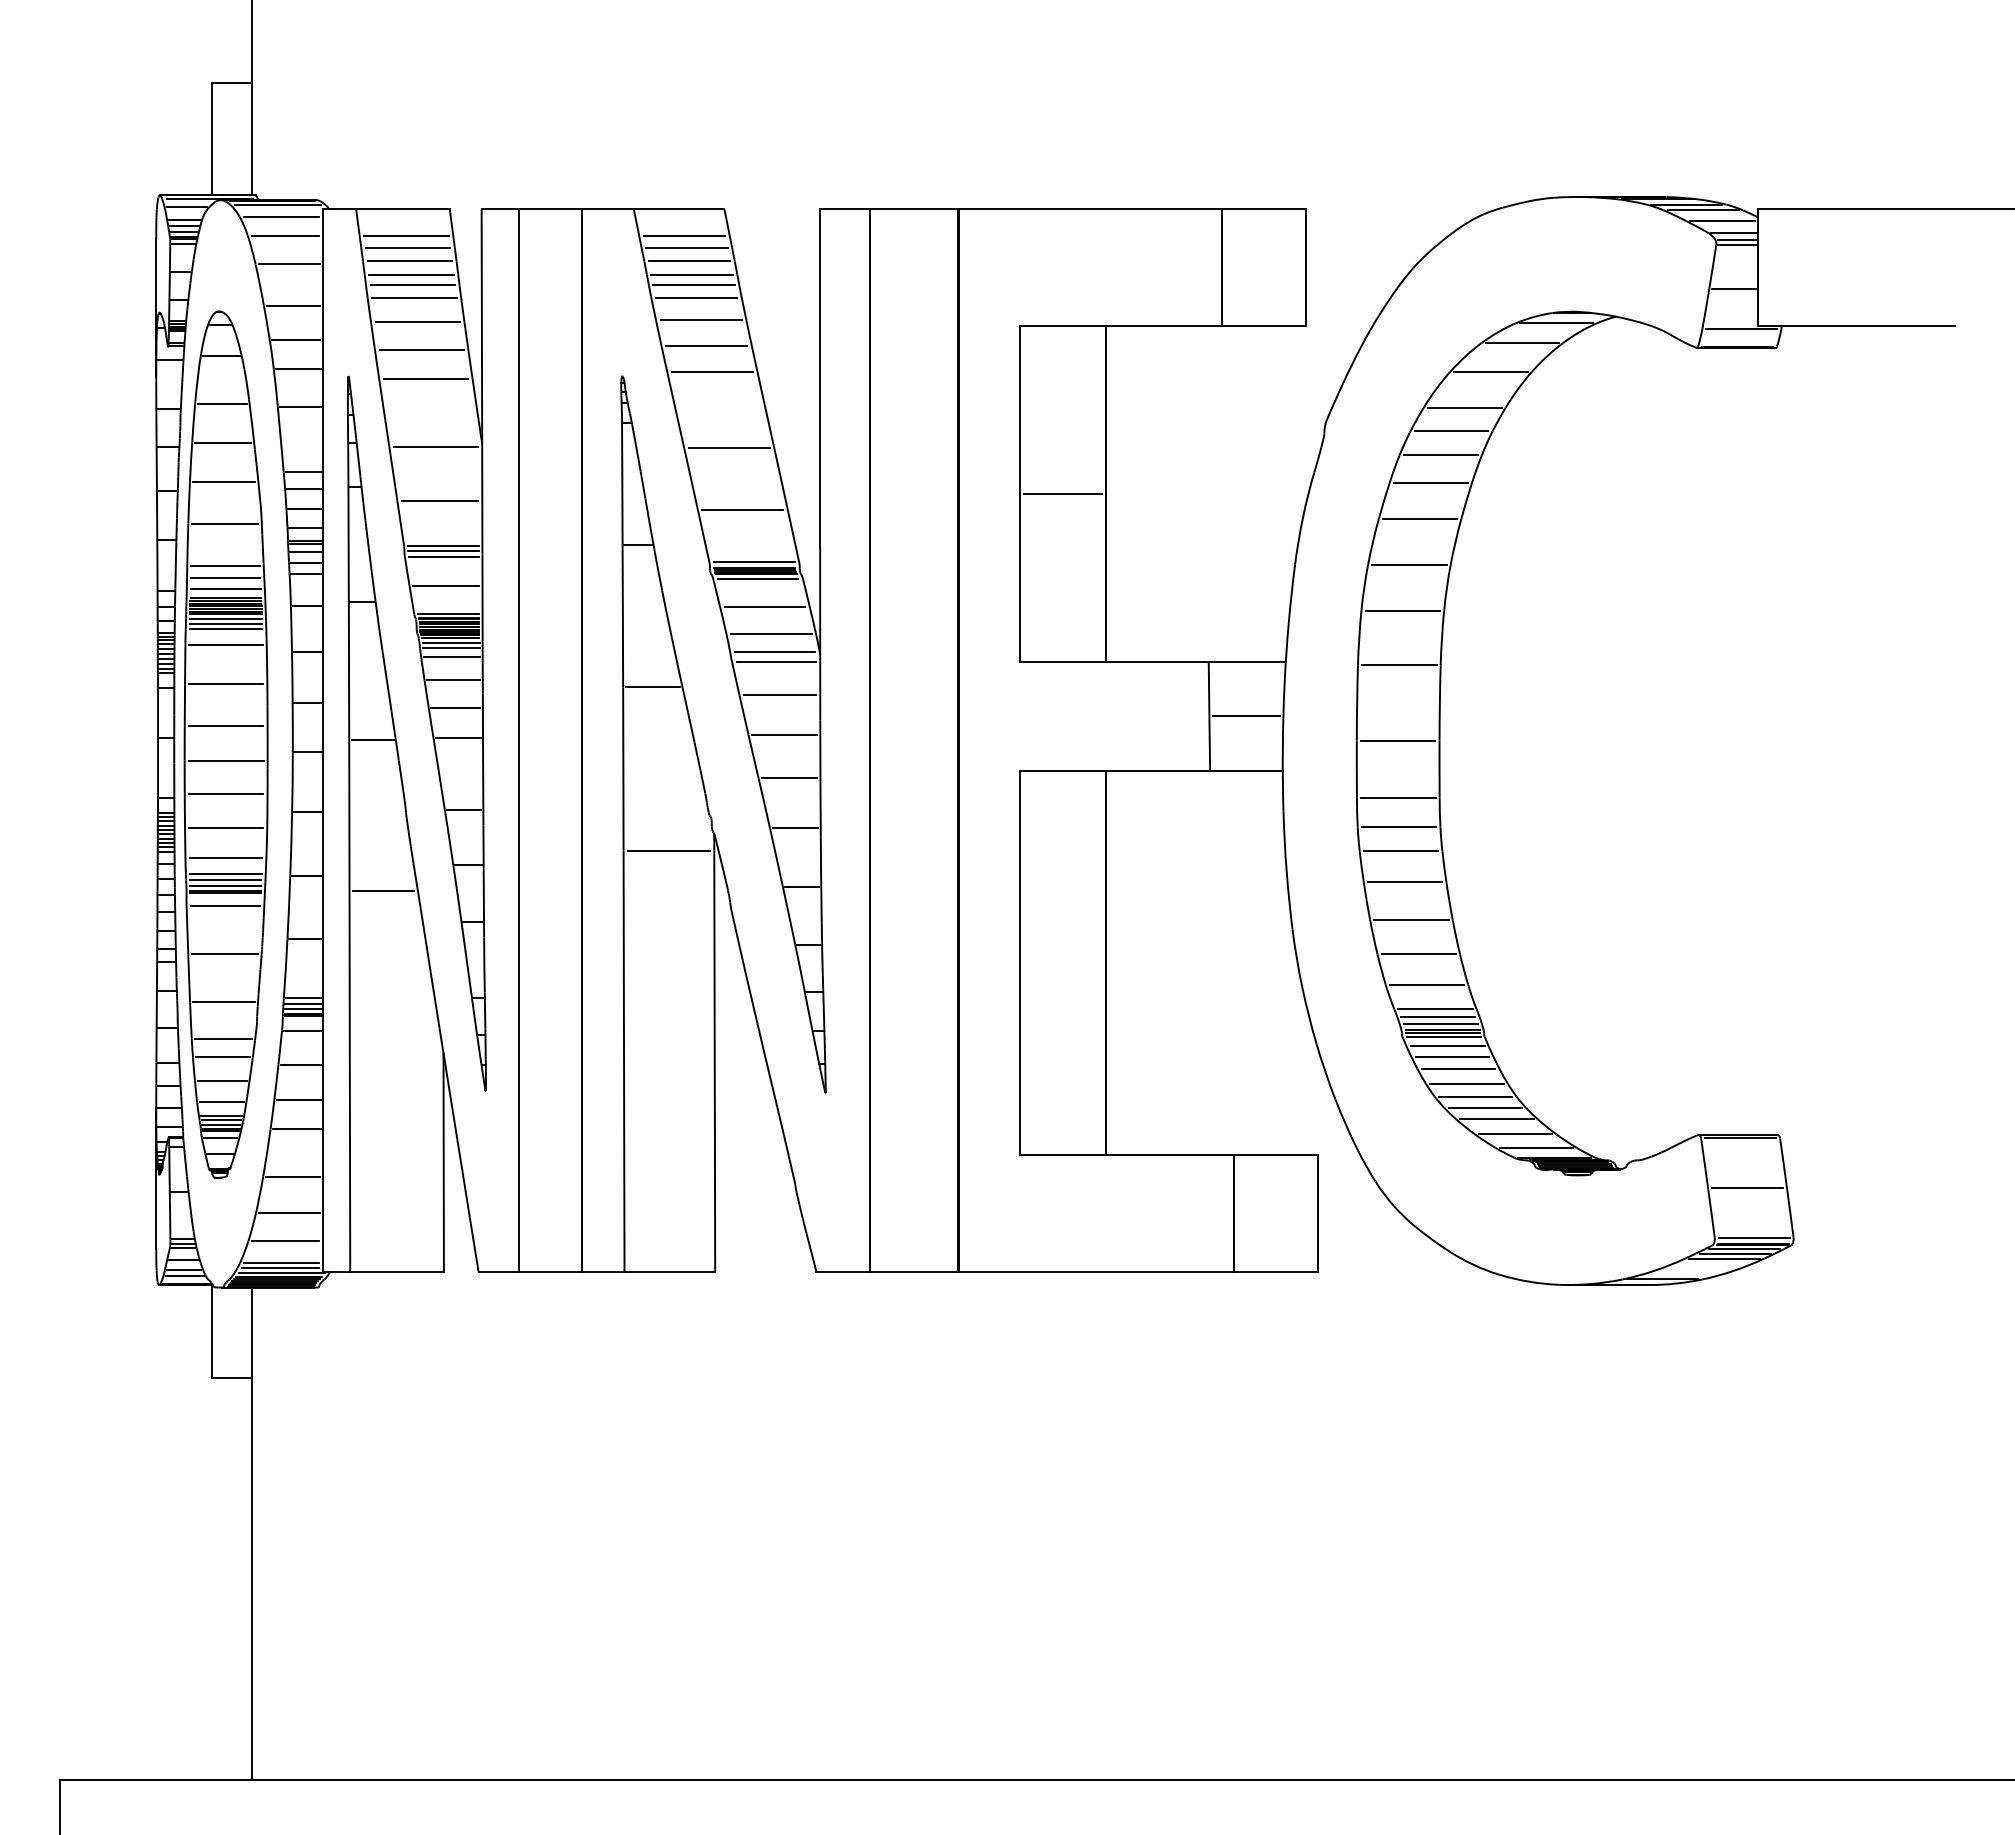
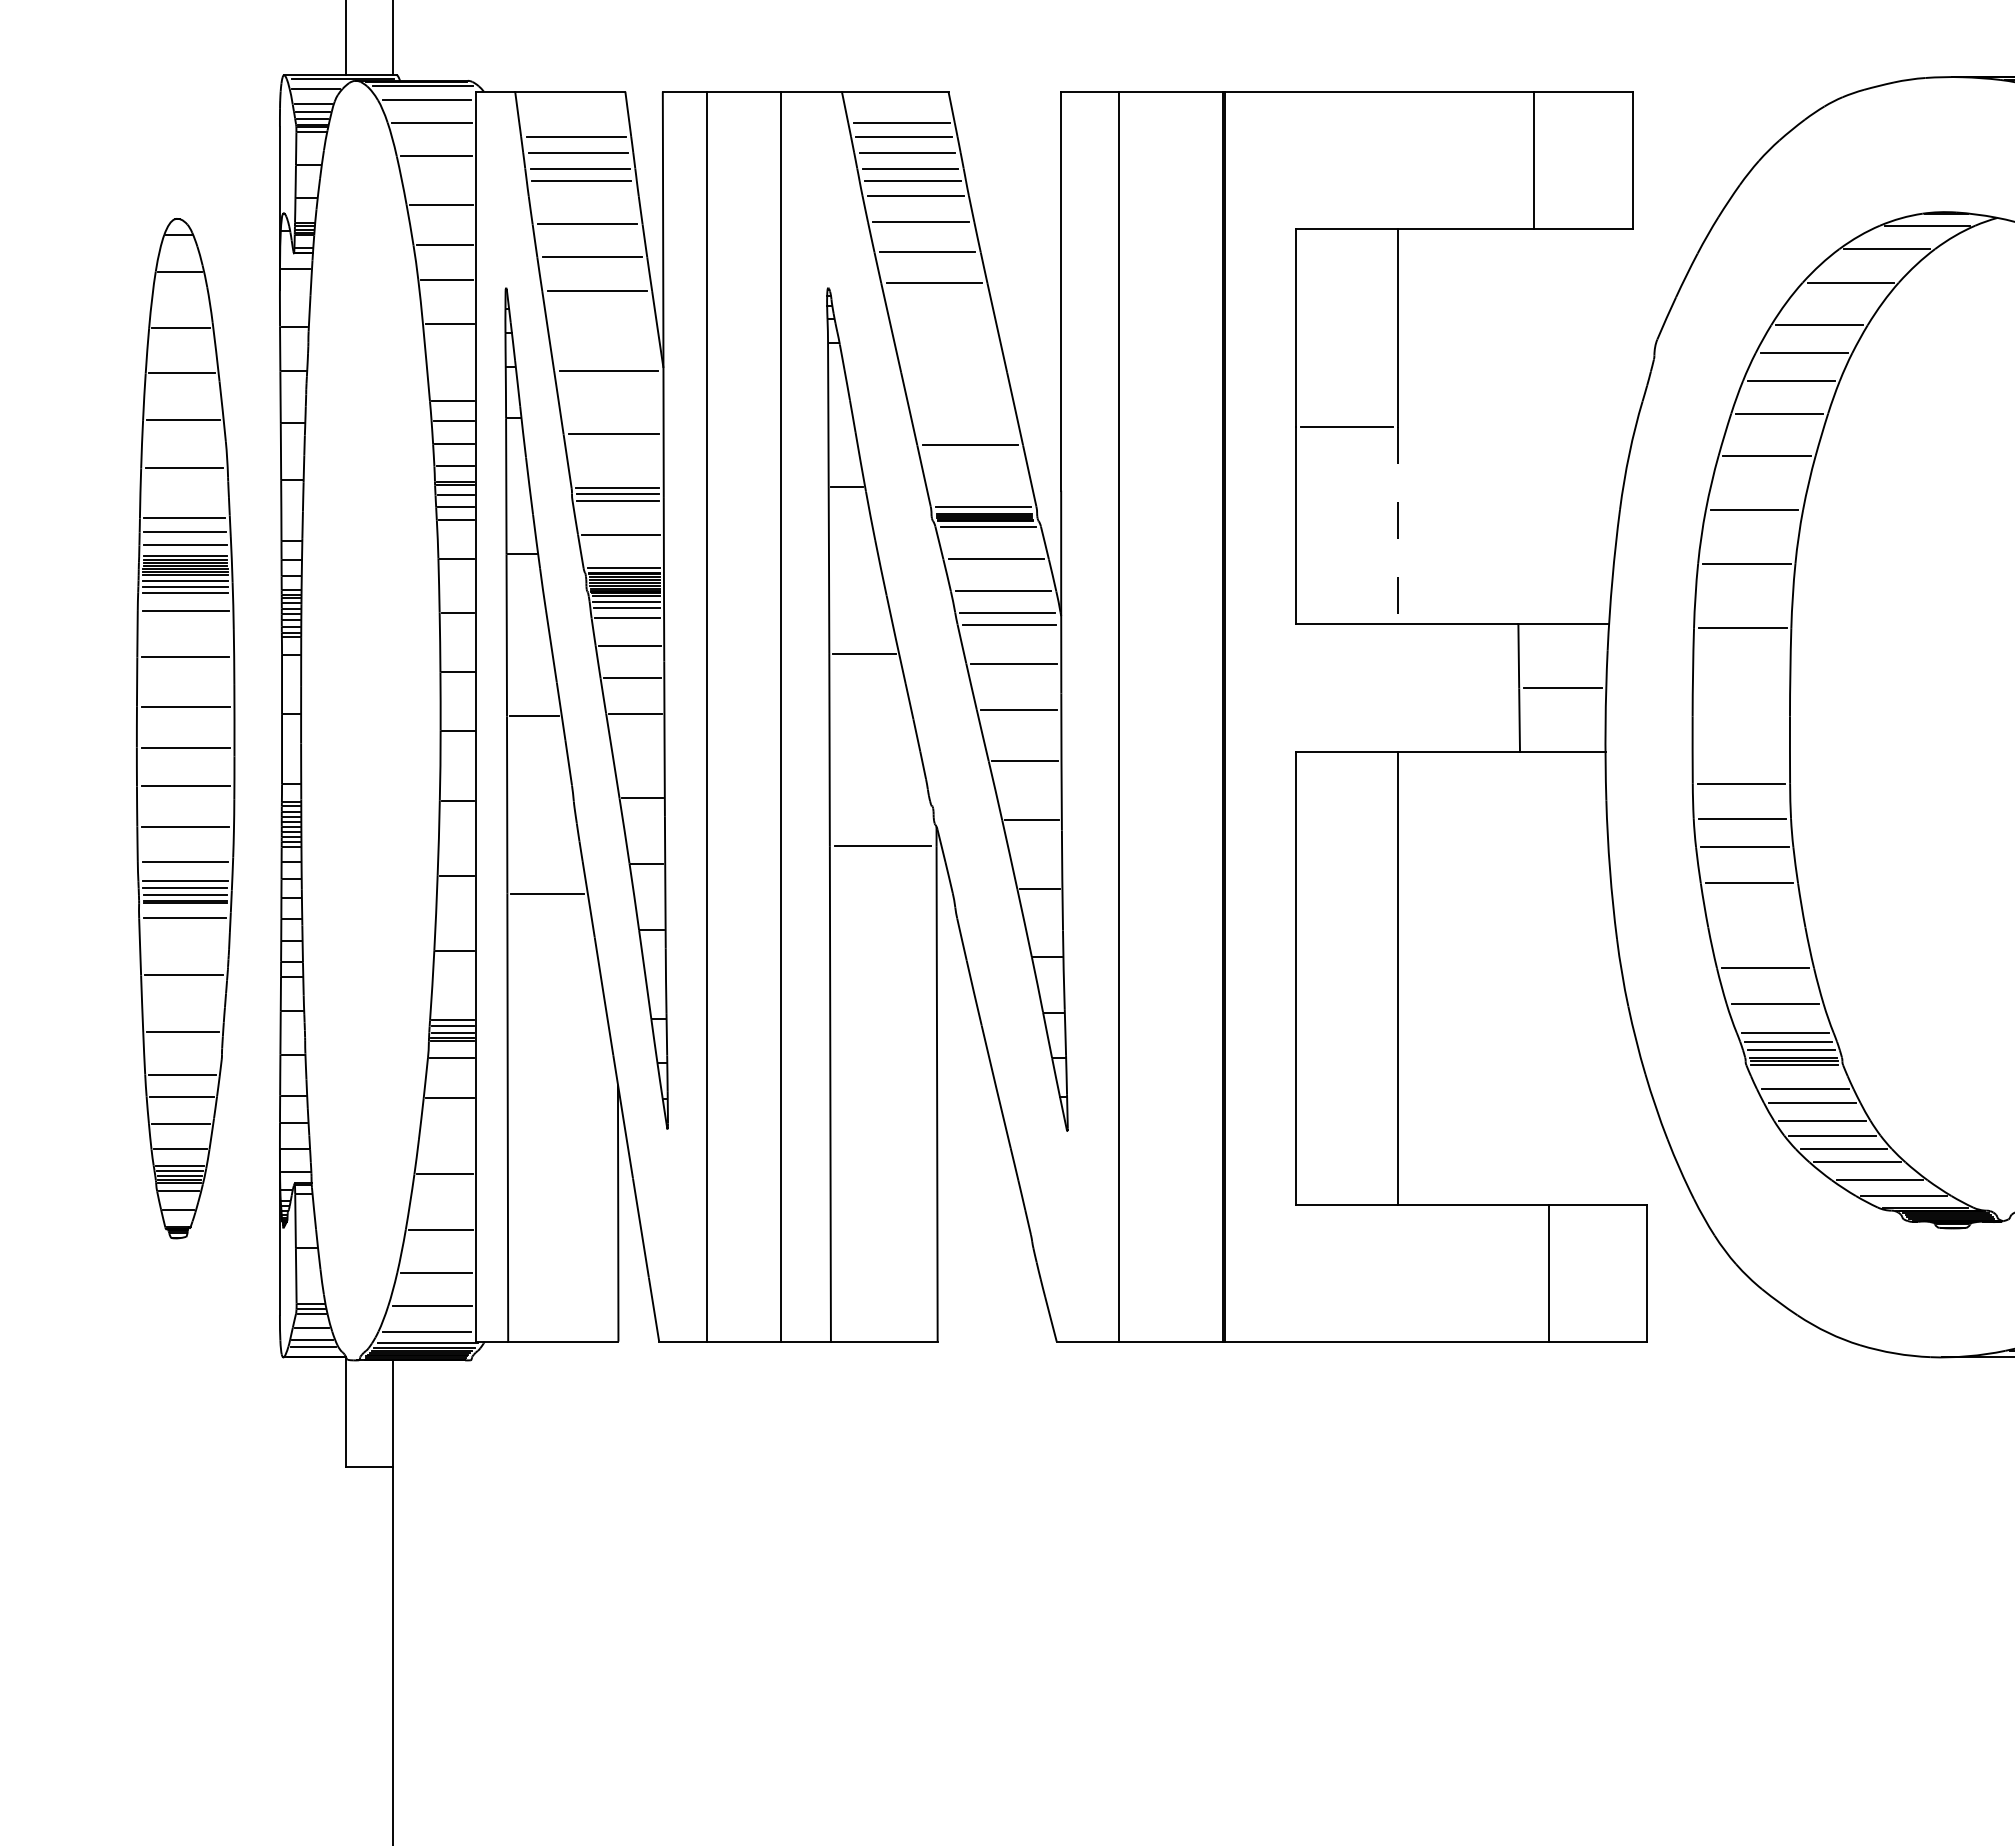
line: (406, 235) -> (574, 122), removed
line: (414, 298) -> (583, 196), removed
line: (728, 448) -> (953, 373), removed
line: (1106, 578) -> (1398, 526), solid -> dashed
line: (1397, 740) -> (1740, 716), removed
part: (225, 744) -> (184, 728), moved
line: (1411, 919) -> (1756, 927), removed
line: (1447, 1046) -> (1799, 1076), removed
line: (298, 1100) -> (447, 1140), removed
line: (279, 1268) -> (424, 1337), removed

